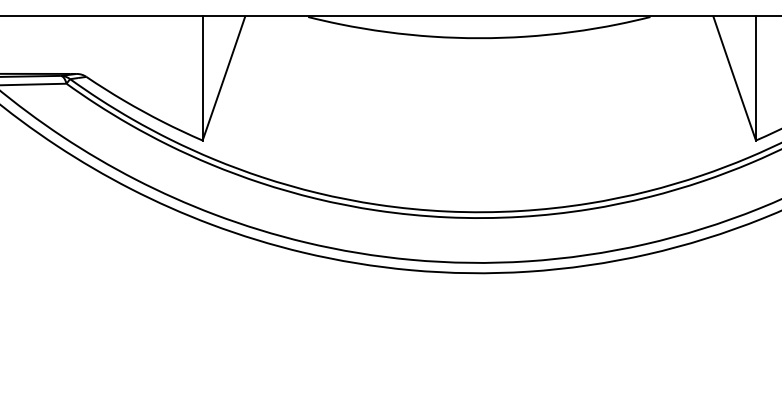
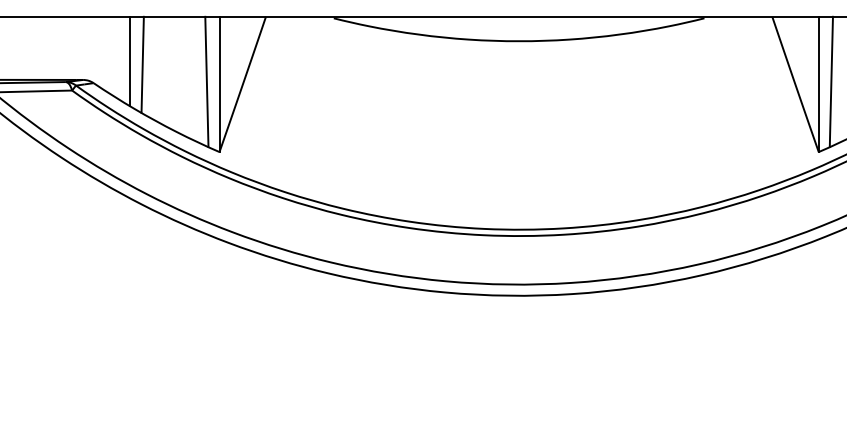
line: (119, 55) -> (129, 60), added
line: (131, 59) -> (142, 64), added
line: (190, 75) -> (206, 81), added
line: (766, 75) -> (830, 81), added

